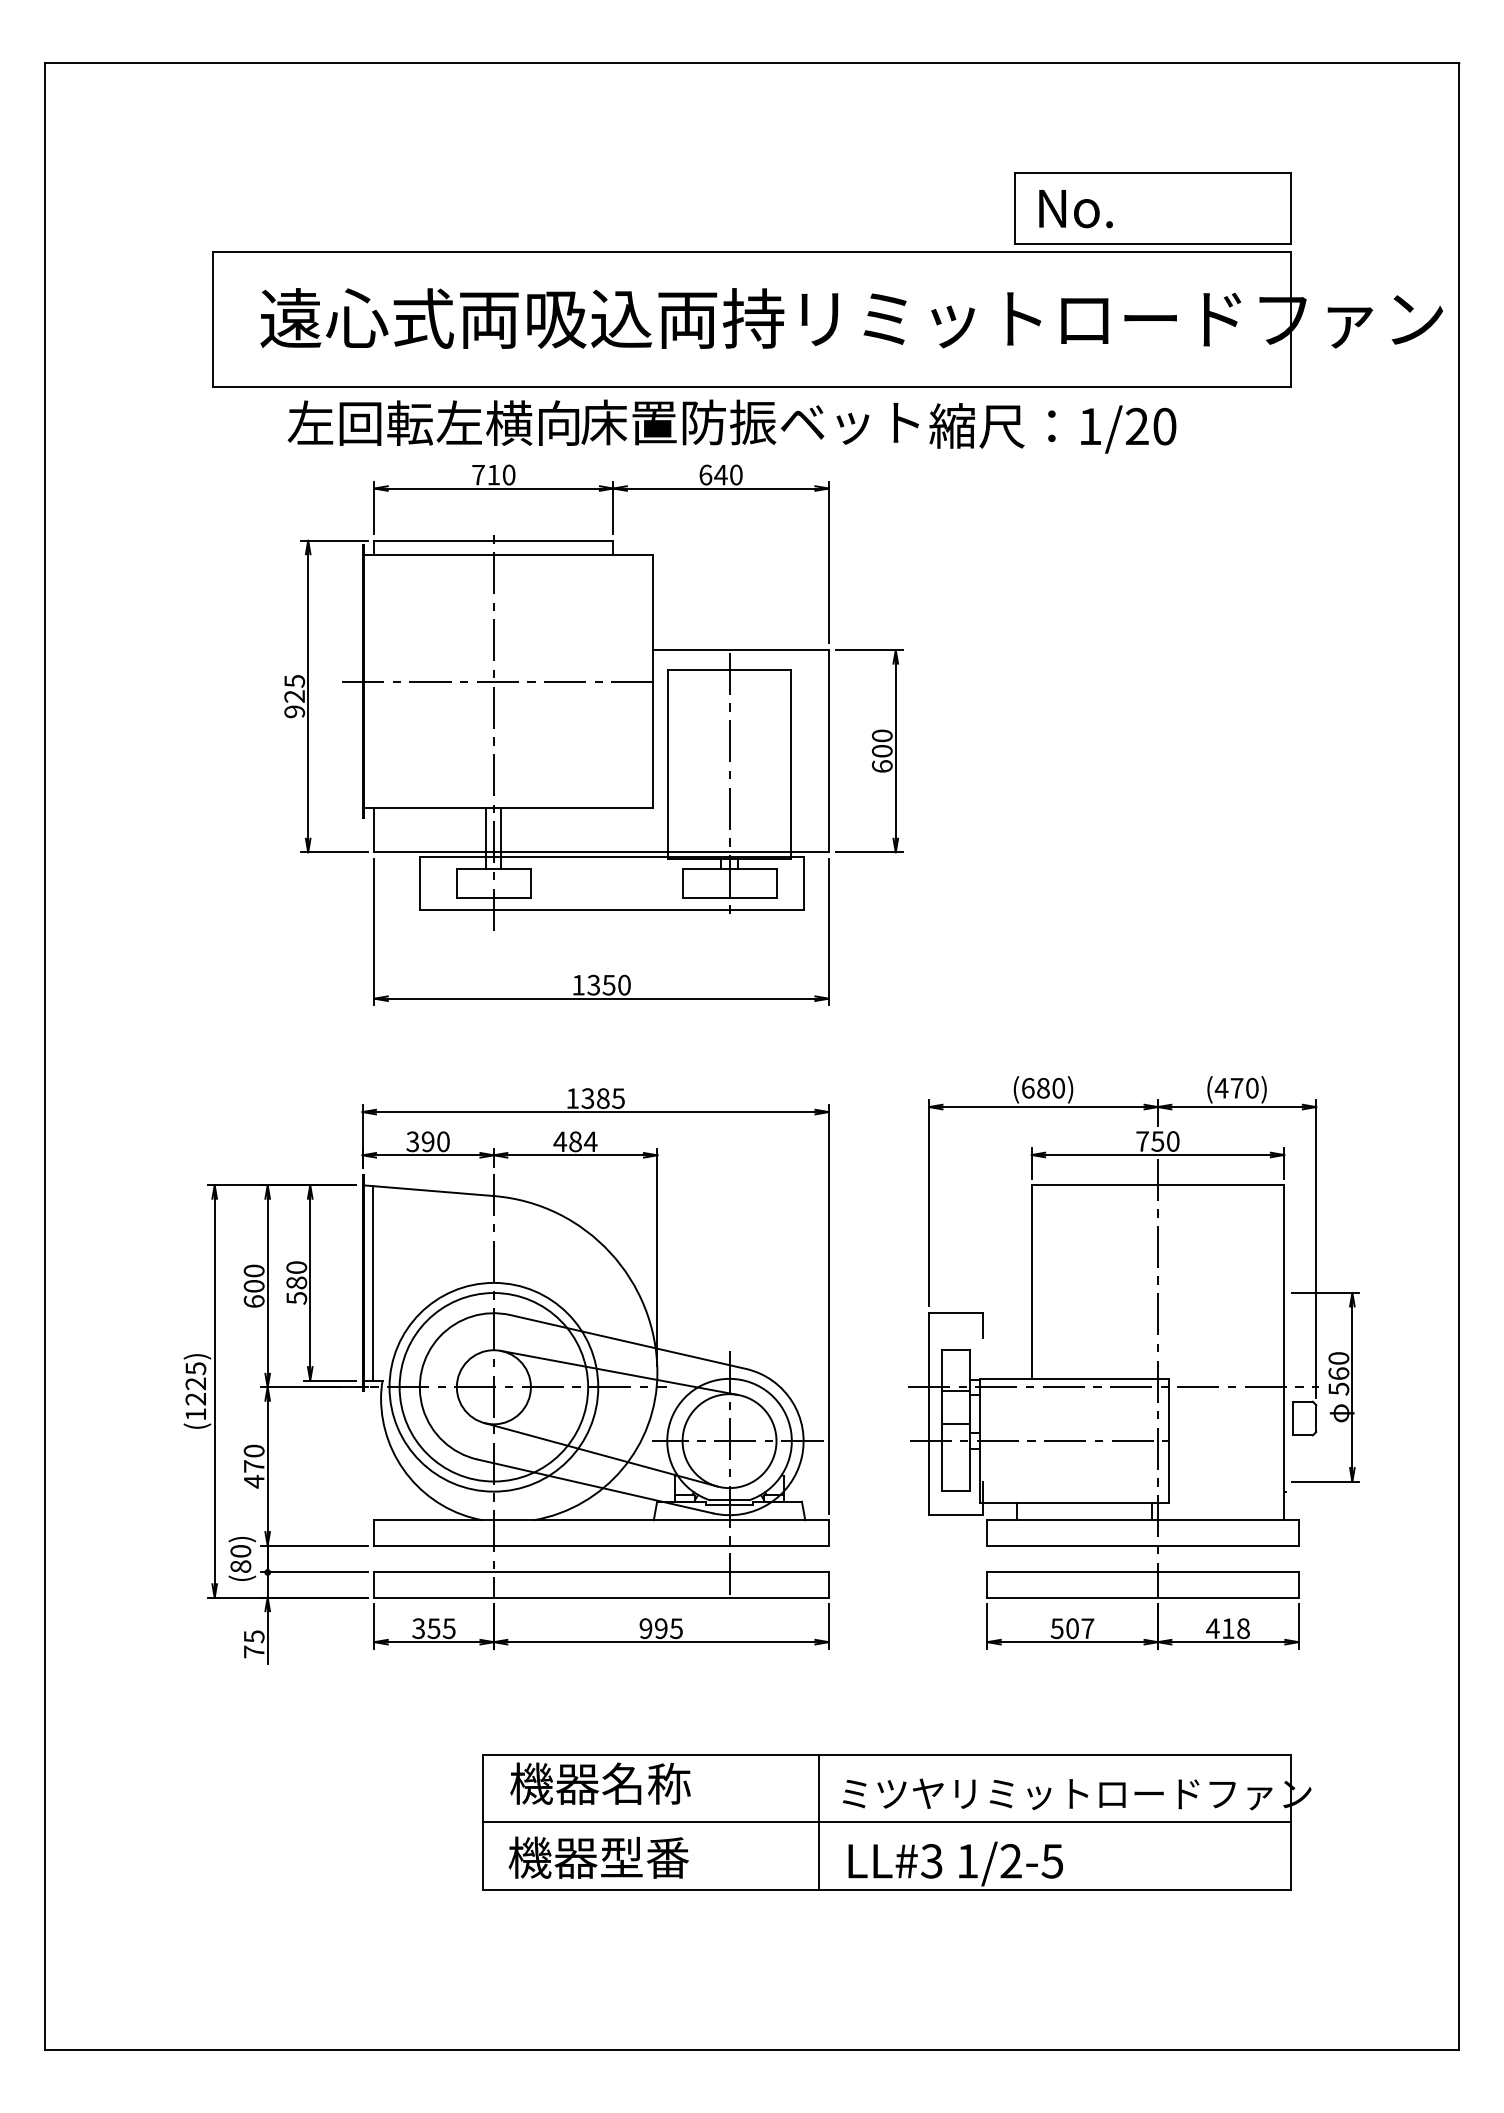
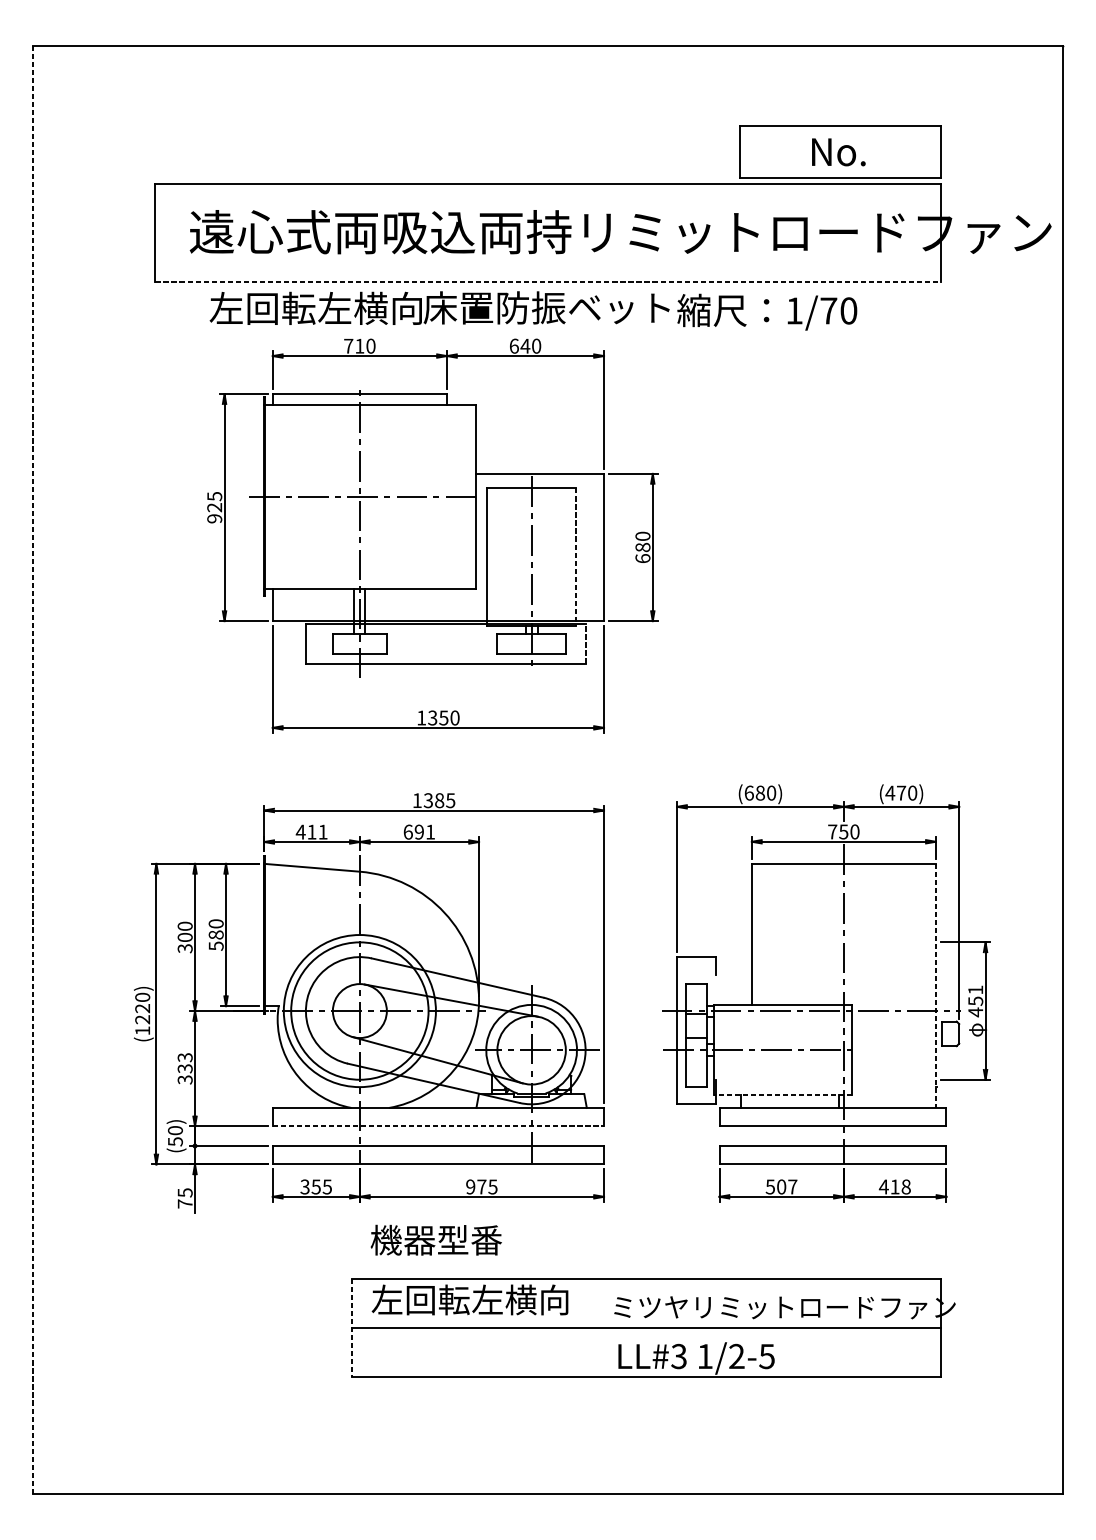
text: (1075, 209) -> (838, 152), moved
line: (752, 386) -> (548, 281), solid -> dashed
text: (1136, 425) -> (828, 310), 1/20 -> 1/70
text: (882, 750) -> (643, 546), 600 -> 680
line: (790, 764) -> (576, 557), solid -> dashed
line: (803, 883) -> (585, 643), solid -> dashed
line: (45, 1056) -> (33, 770), solid -> dashed
text: (427, 1141) -> (311, 831), 390 -> 411
text: (575, 1141) -> (419, 831), 484 -> 691
line: (372, 1283) -> (271, 935), removed
text: (253, 1301) -> (184, 948), 600 -> 300
line: (1284, 1353) -> (936, 986), solid -> dashed
text: (195, 1368) -> (142, 997), (1225) -> (1220)
text: (1338, 1374) -> (975, 1001), 560 -> 451
text: (253, 1466) -> (184, 1068), 470 -> 333
line: (1074, 1502) -> (783, 1095), solid -> dashed
line: (602, 1545) -> (439, 1126), solid -> dashed
text: (240, 1566) -> (175, 1141), (80) -> (50)
text: (661, 1628) -> (482, 1186), 995 -> 975
text: (644, 1783) -> (469, 1299), 機器名称 -> 左回転左横向
line: (482, 1822) -> (351, 1328), solid -> dashed
line: (819, 1822) -> (597, 1328), removed
text: (598, 1857) -> (436, 1240), moved

